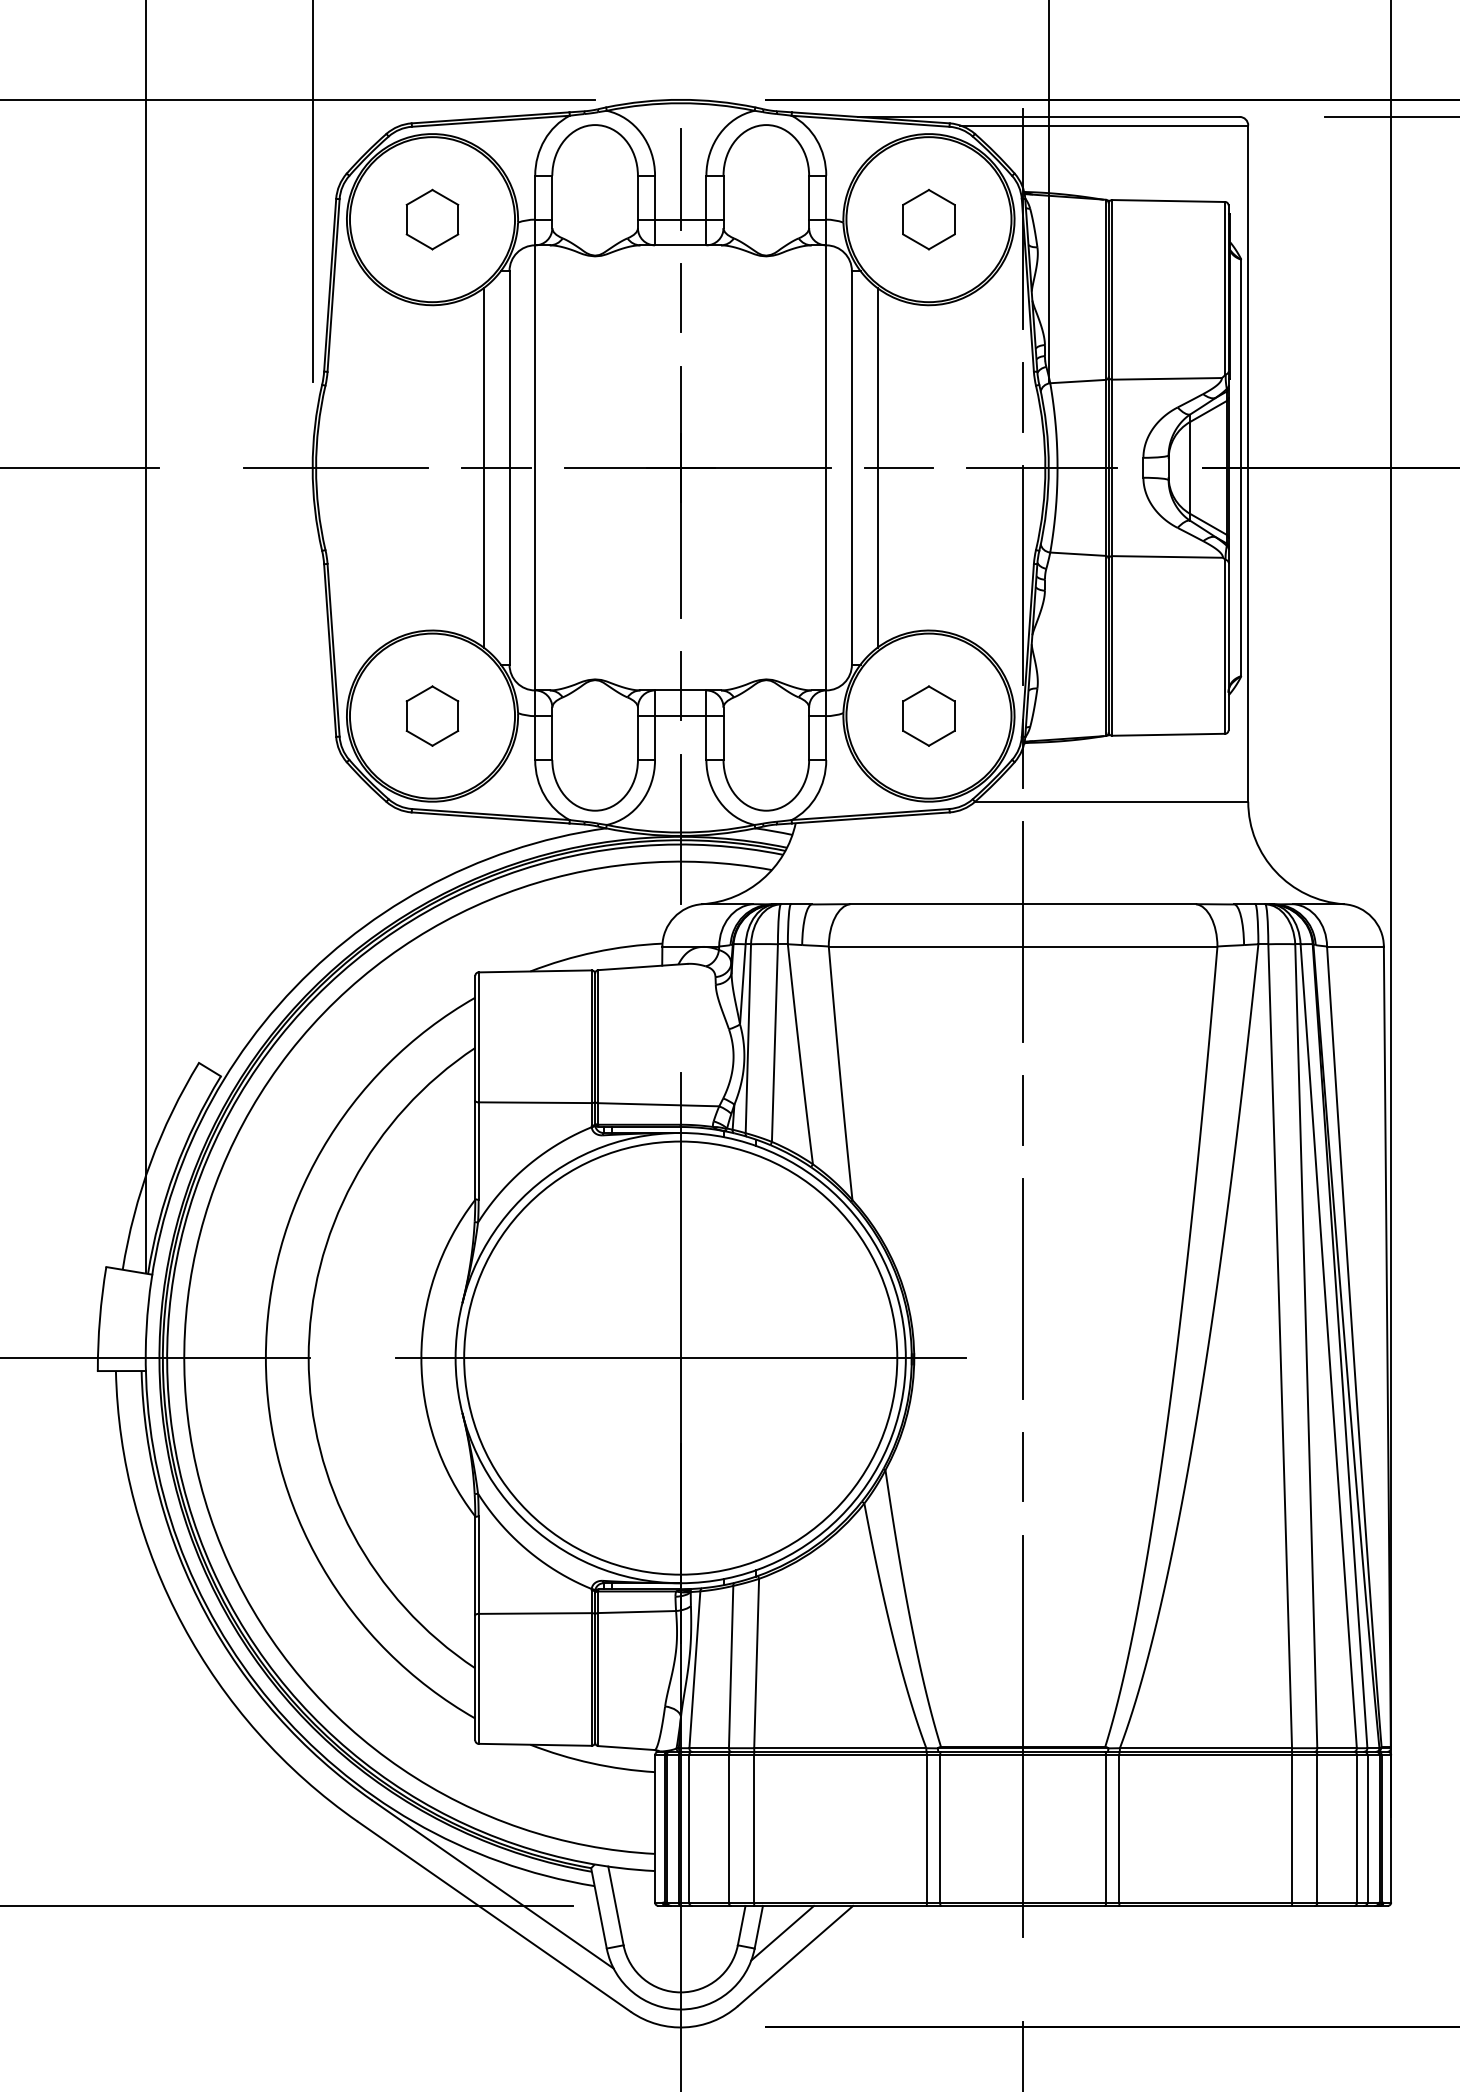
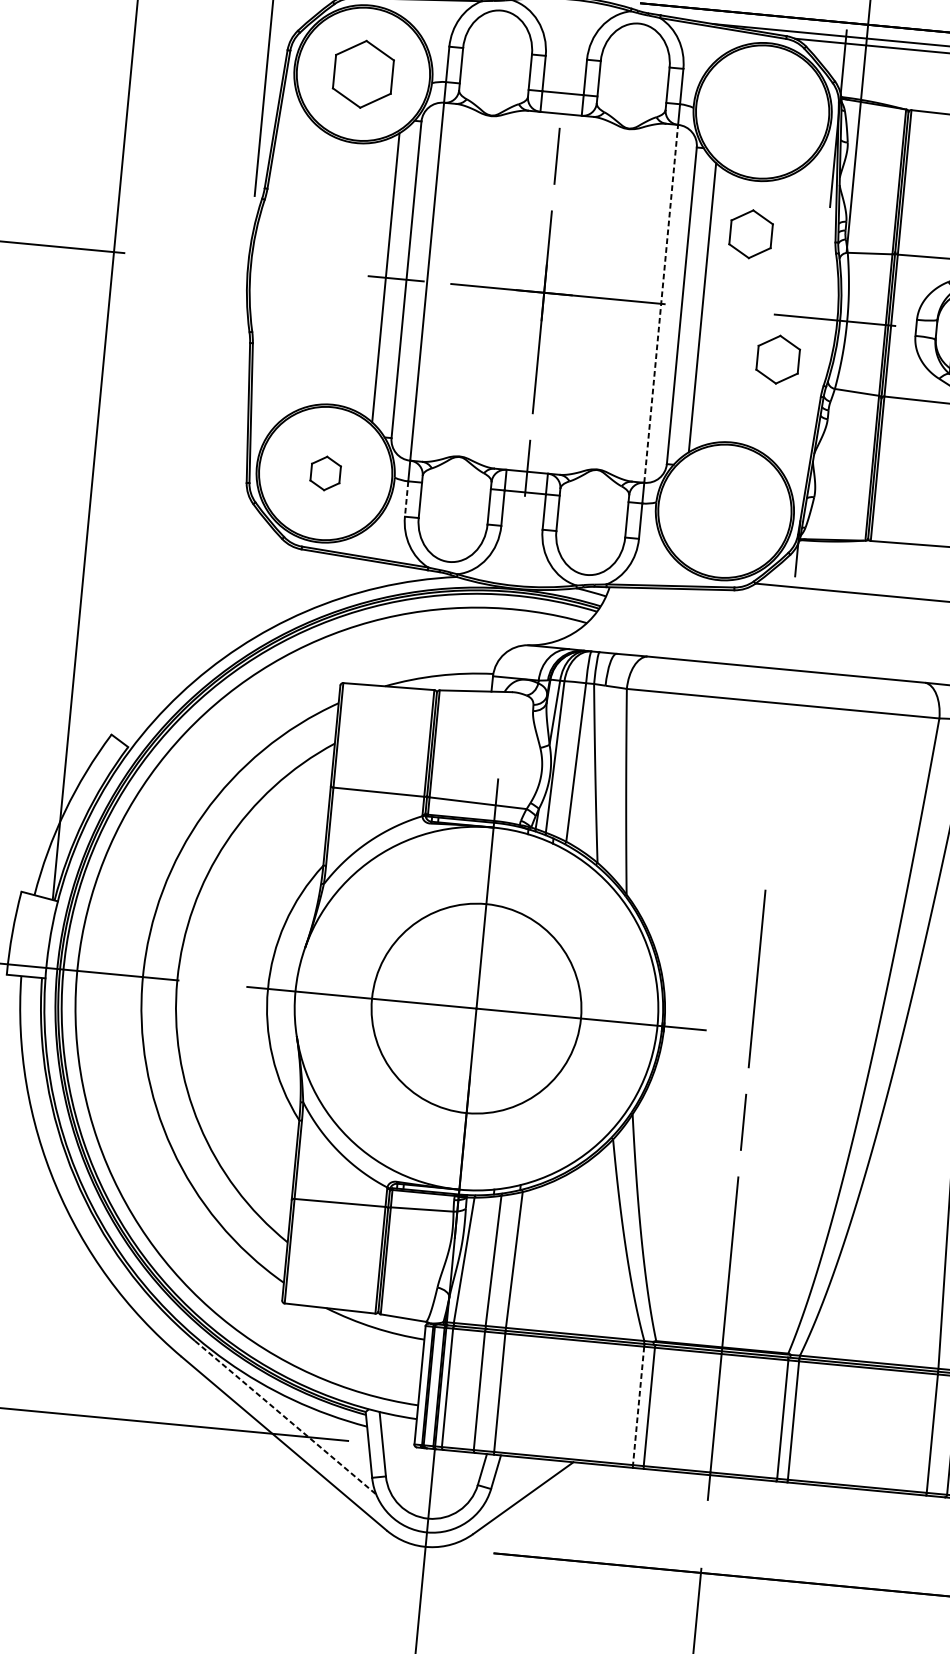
line: (680, 178) -> (565, 60), removed
part: (432, 219) -> (363, 74), size x1.4
part: (928, 219) -> (750, 234), moved
line: (1023, 397) -> (825, 262), removed
line: (336, 467) -> (267, 266), removed
line: (826, 467) -> (661, 303), solid -> dashed
line: (898, 467) -> (719, 309), removed
line: (1023, 575) -> (811, 405), removed
part: (432, 715) -> (325, 473), size x0.7
part: (928, 715) -> (777, 359), moved
line: (535, 738) -> (406, 499), solid -> dashed
line: (680, 829) -> (516, 583), removed
line: (1023, 932) -> (784, 692), removed
line: (1023, 1110) -> (770, 835), removed
circle: (680, 1357) -> (476, 1008), size x0.6
line: (926, 1828) -> (638, 1405), solid -> dashed
line: (493, 1884) -> (285, 1417), solid -> dashed
line: (782, 1932) -> (514, 1478), removed

